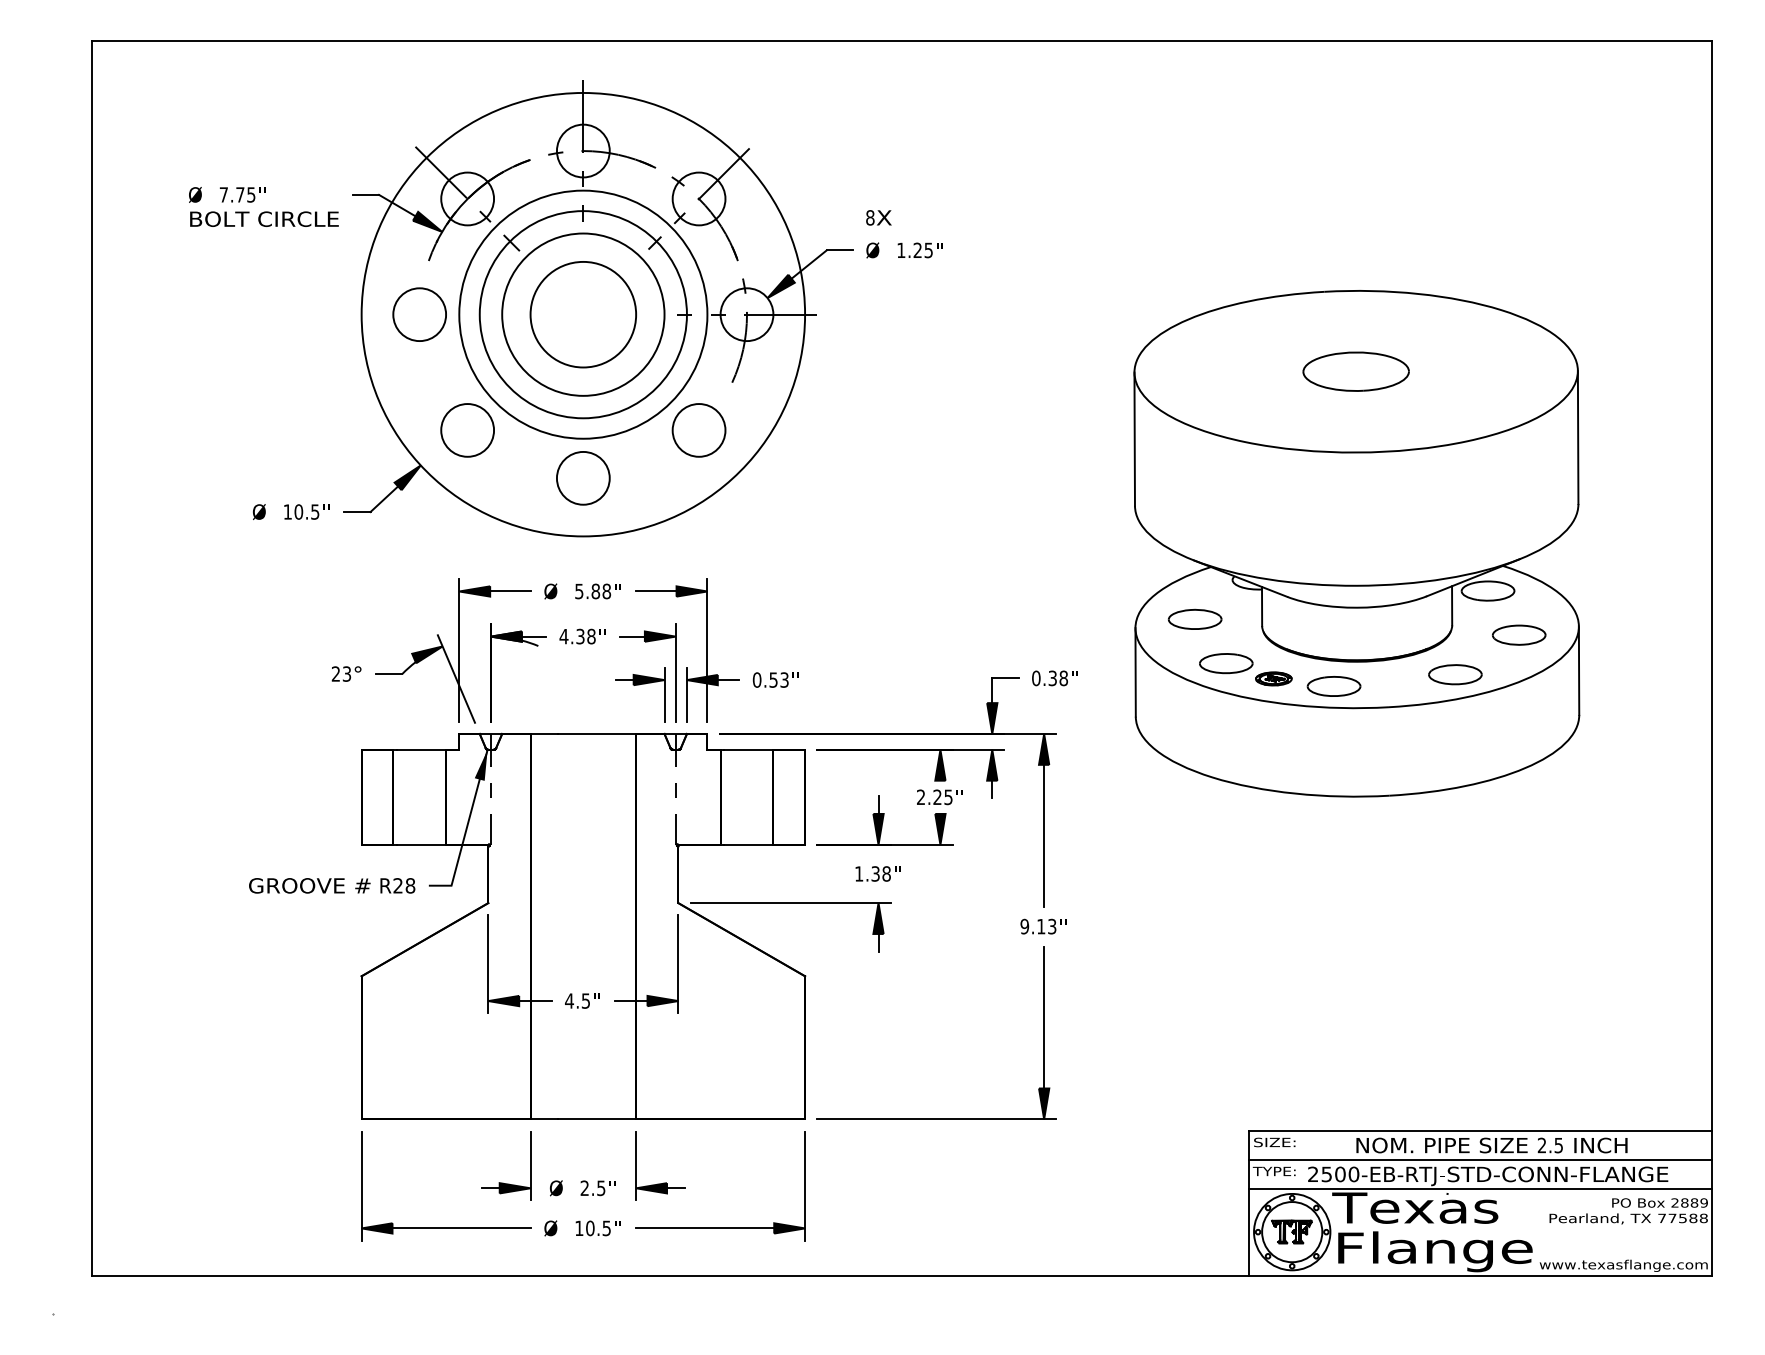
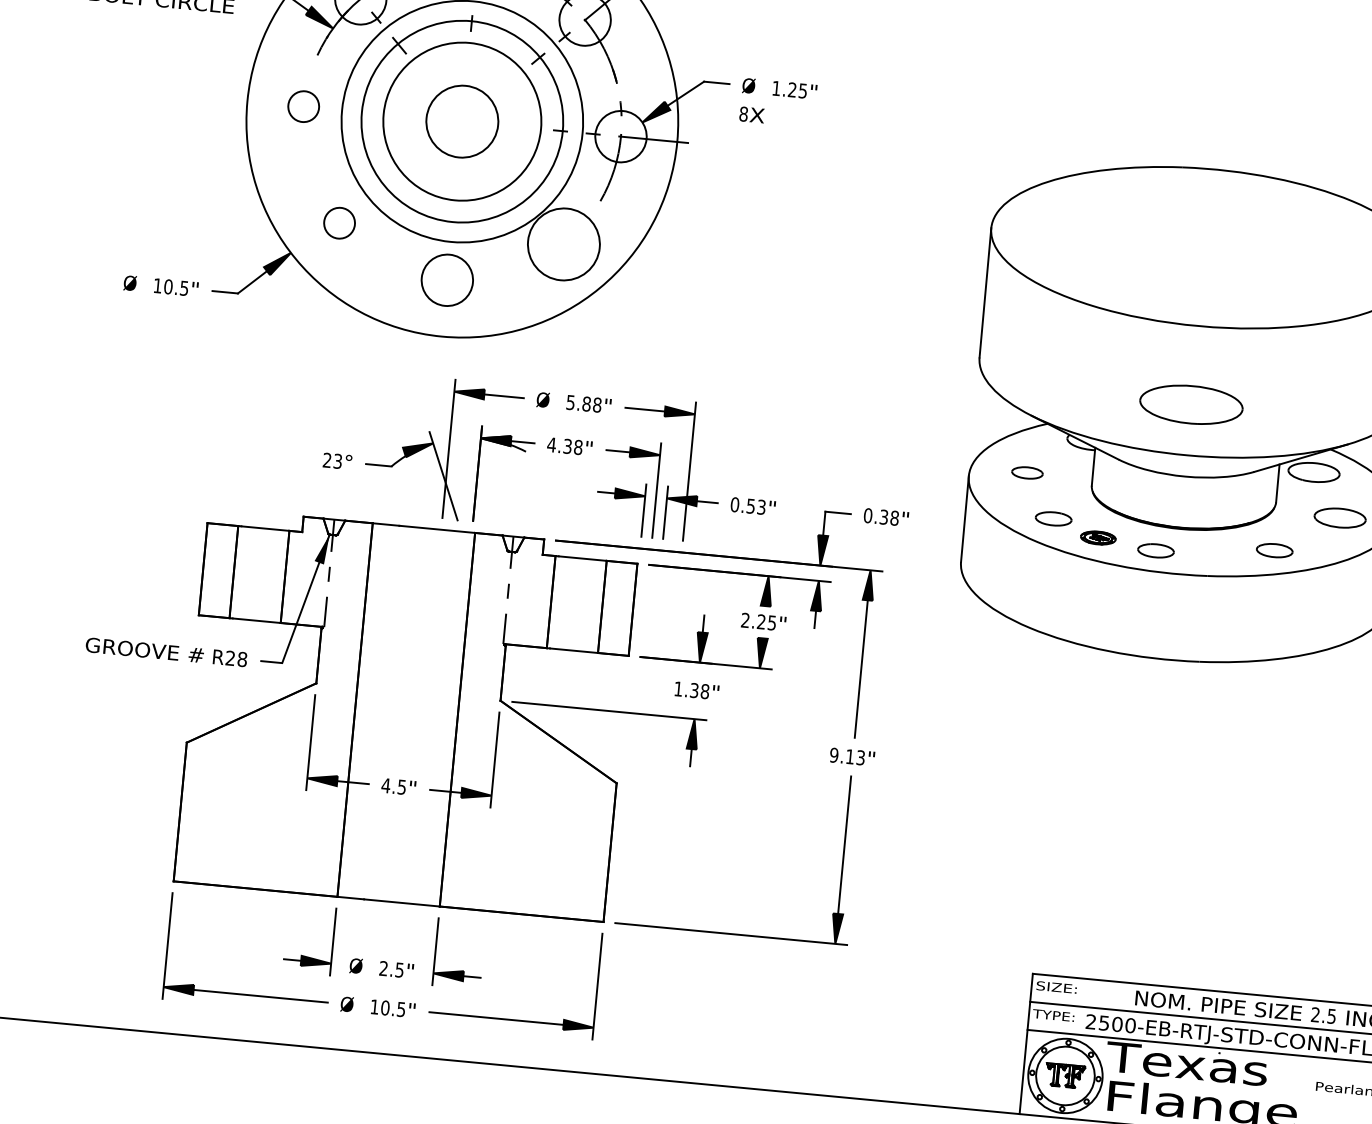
text: (878, 217) -> (751, 114), moved
circle: (419, 314) -> (303, 106), size x0.6
circle: (583, 314) -> (462, 121), size x0.7
part: (1355, 371) -> (1190, 404), moved
circle: (467, 430) -> (339, 223), size x0.6
circle: (698, 430) -> (563, 244), size x1.4
part: (1194, 618) -> (1026, 472), size x0.6
part: (565, 644) -> (552, 452), moved
part: (1226, 663) -> (1053, 518), size x0.7
part: (1455, 674) -> (1274, 550), size x0.7
part: (1333, 686) -> (1155, 550), size x0.7

